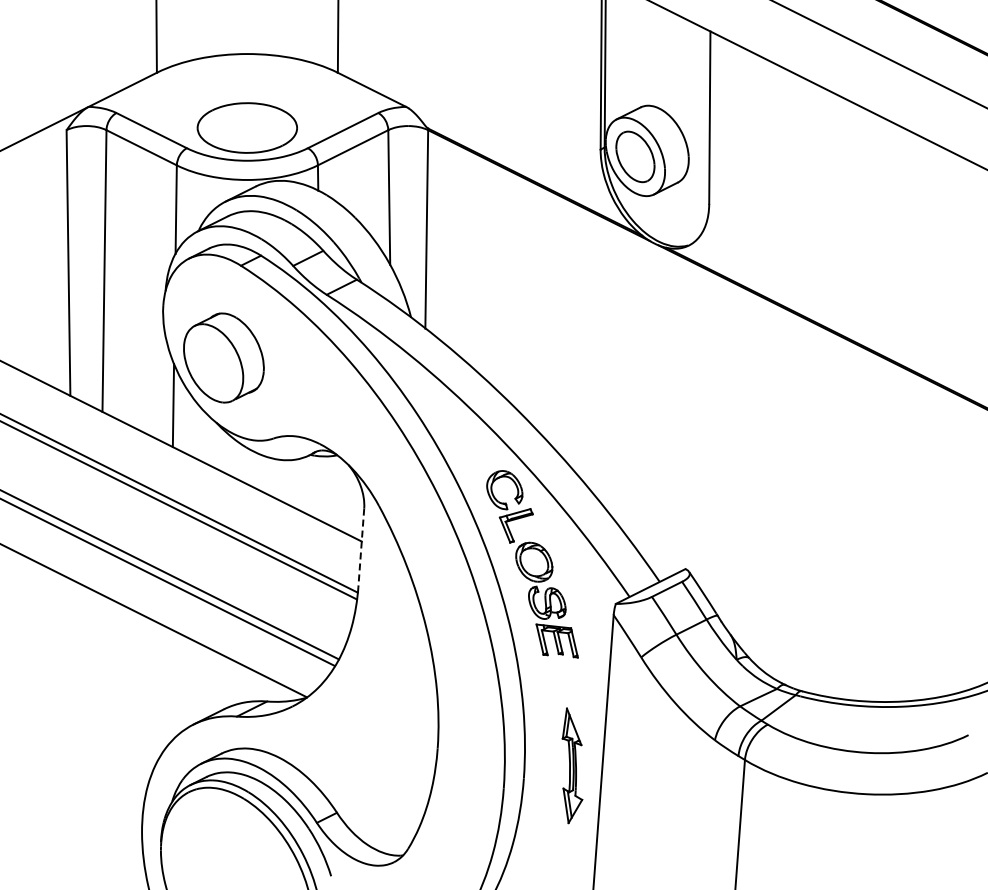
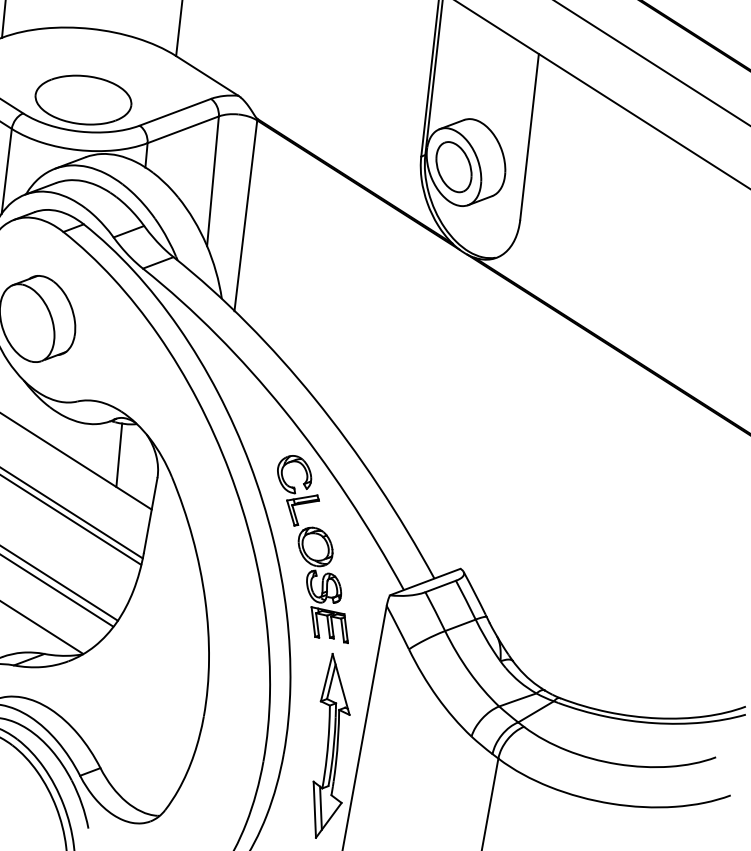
line: (322, 489) -> (119, 455), added
line: (361, 548) -> (150, 516), dashed -> solid
part: (572, 765) -> (331, 746), size x1.67

